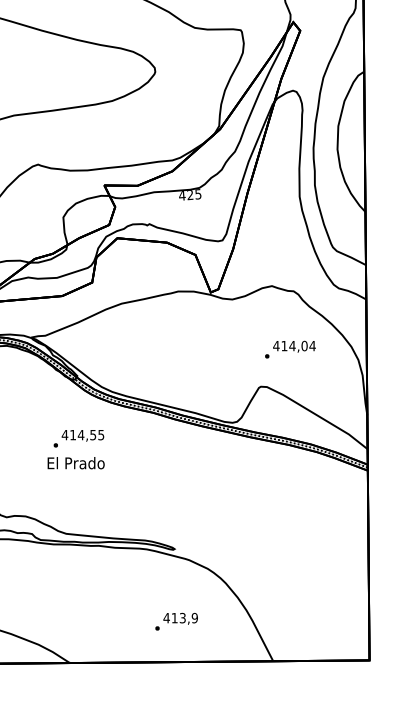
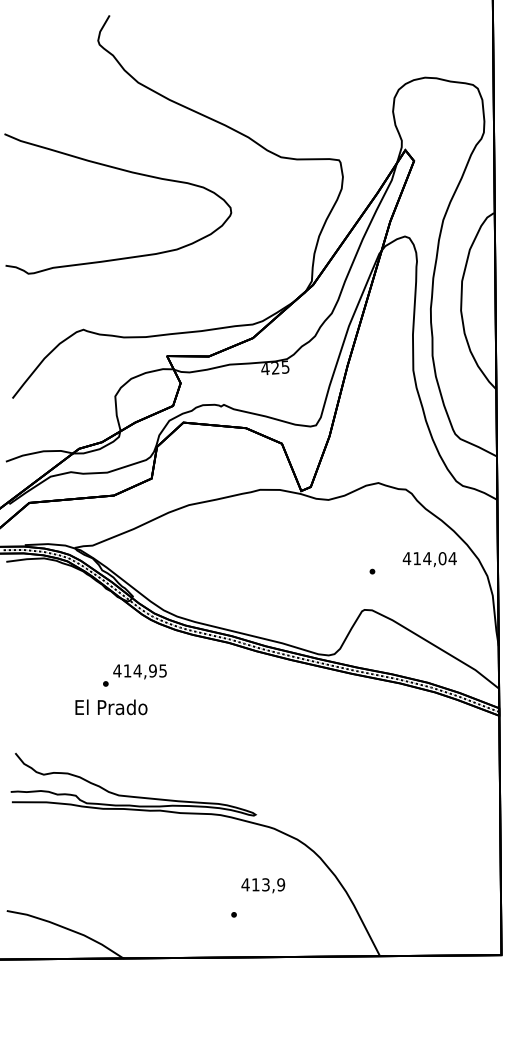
text: (294, 346) -> (429, 559), moved
text: (92, 434) -> (152, 670), 414,55 -> 414,95
text: (76, 463) -> (111, 707), moved
text: (180, 618) -> (263, 885), moved

